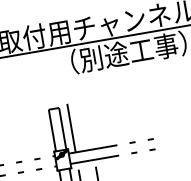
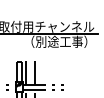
line: (87, 120) -> (34, 70), added

